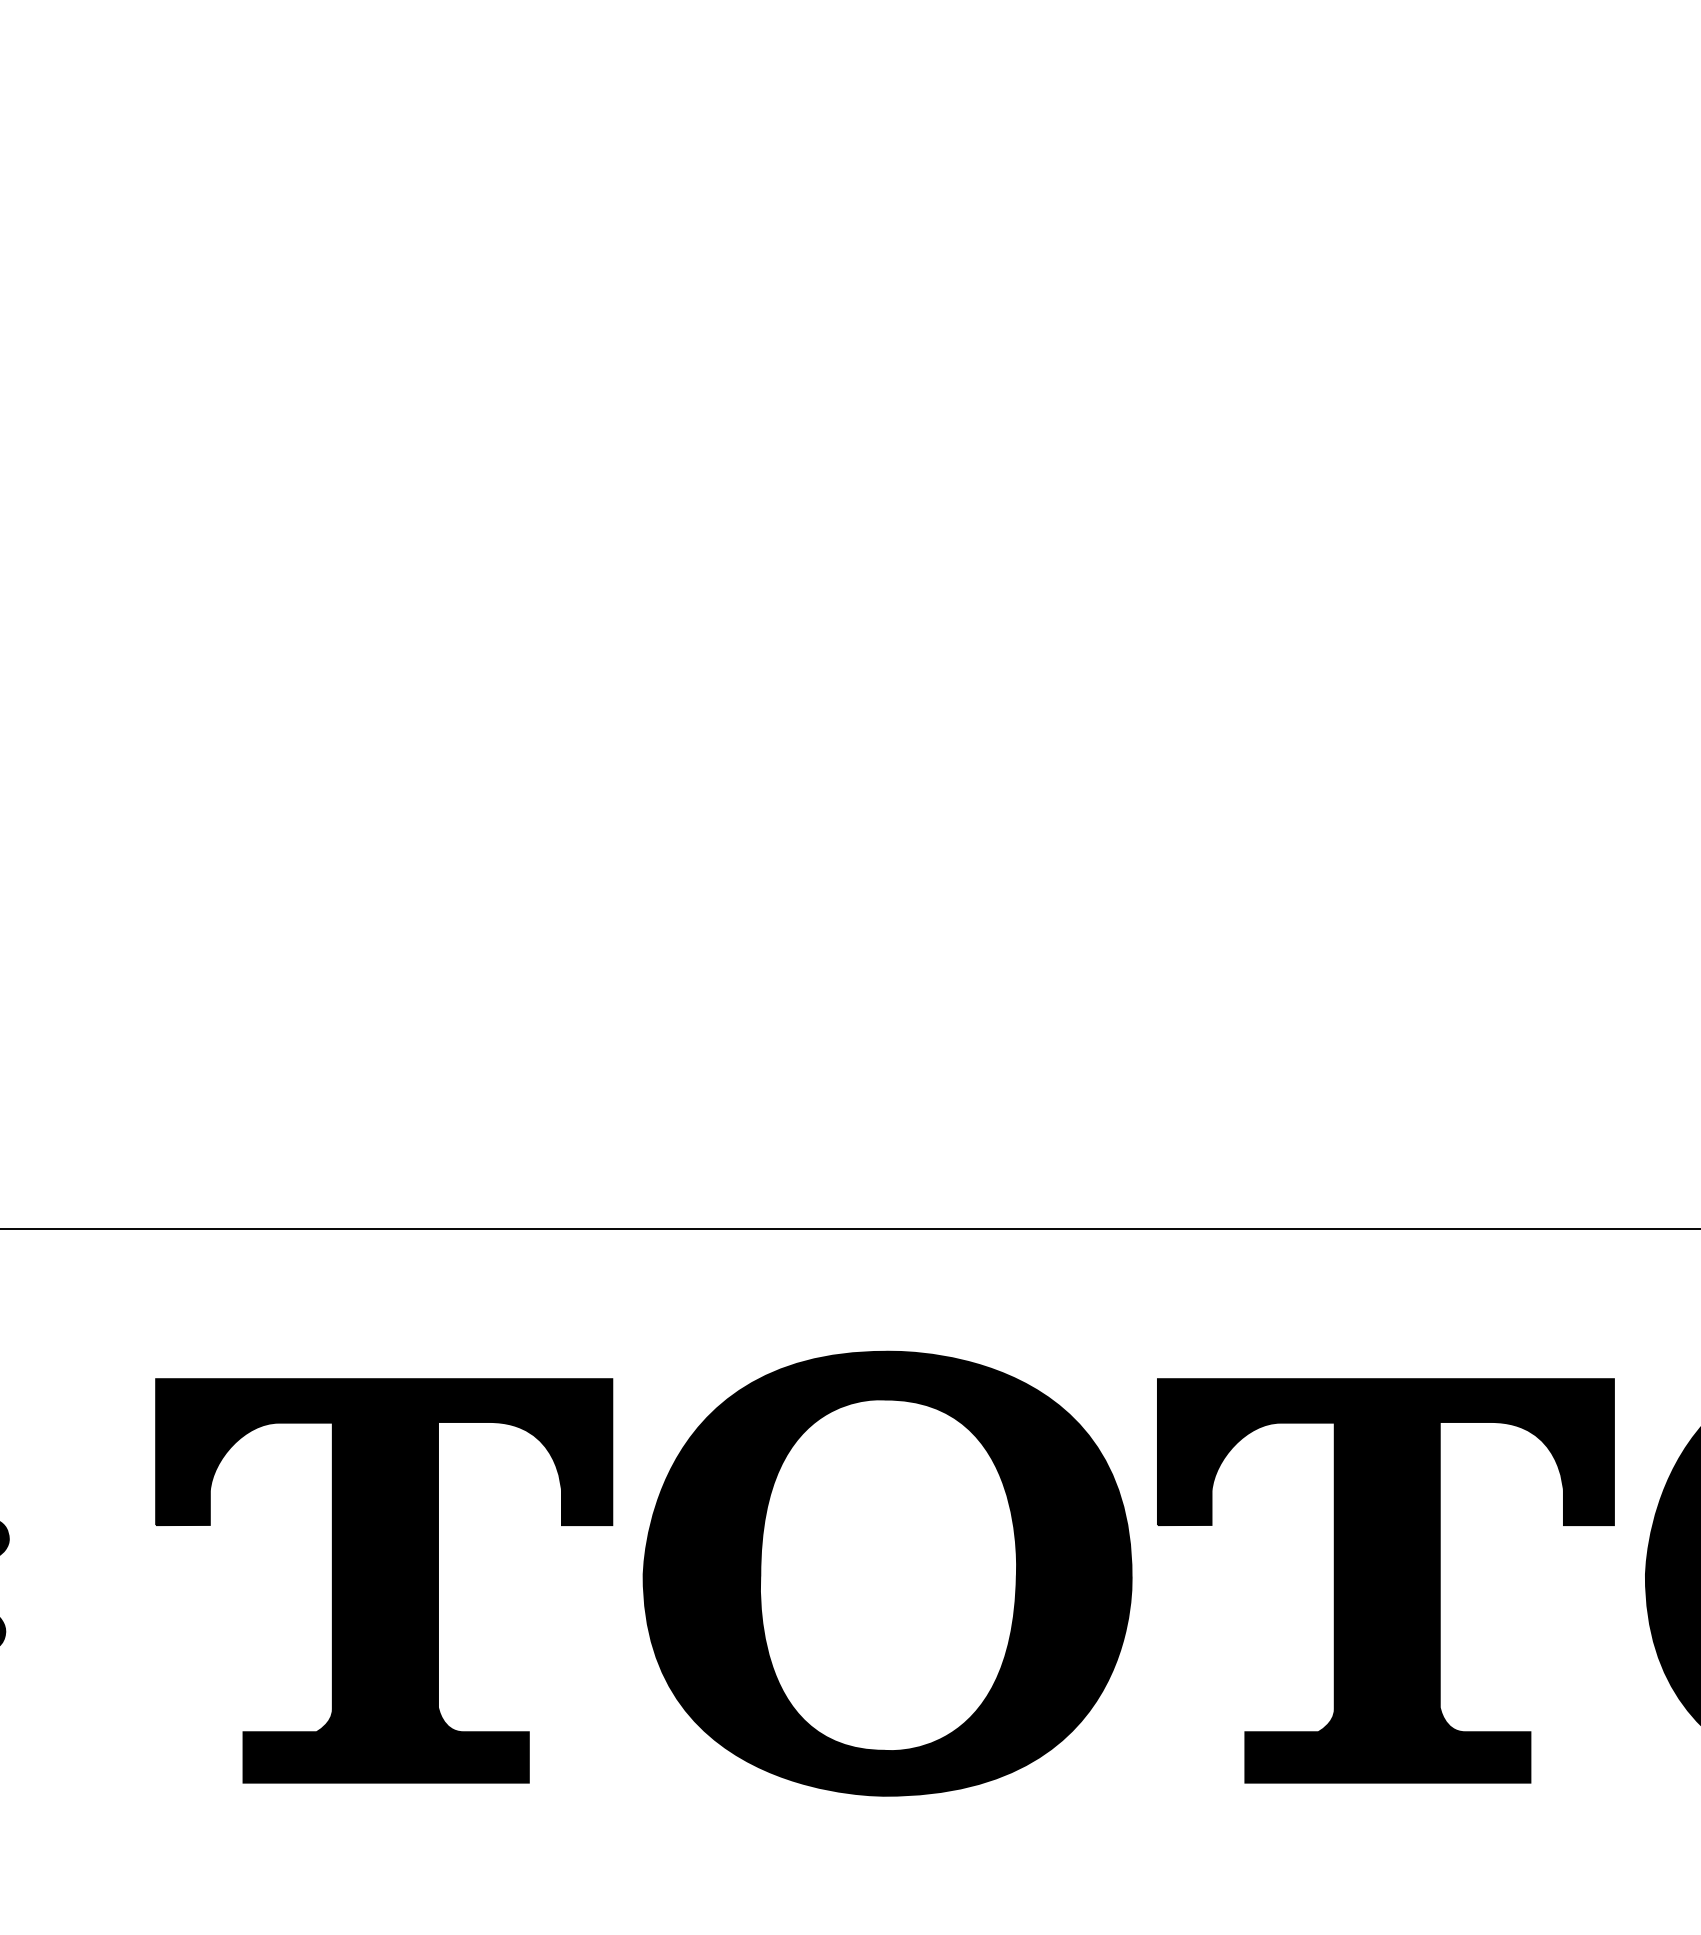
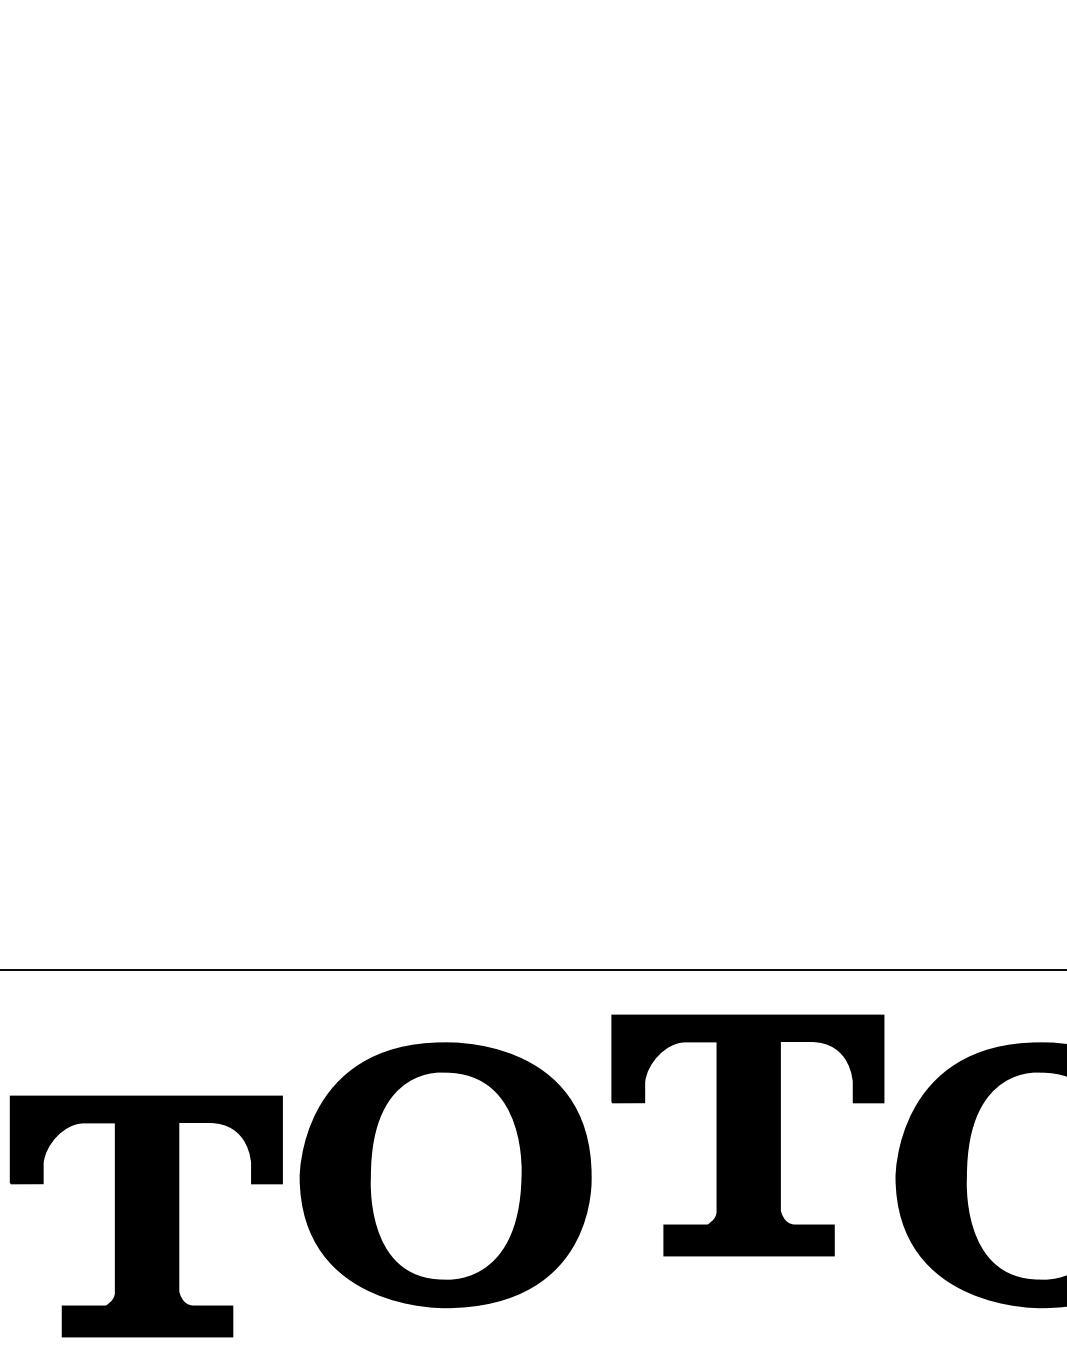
part: (382, 1580) -> (145, 1216), moved
part: (1385, 1580) -> (747, 1135), moved

